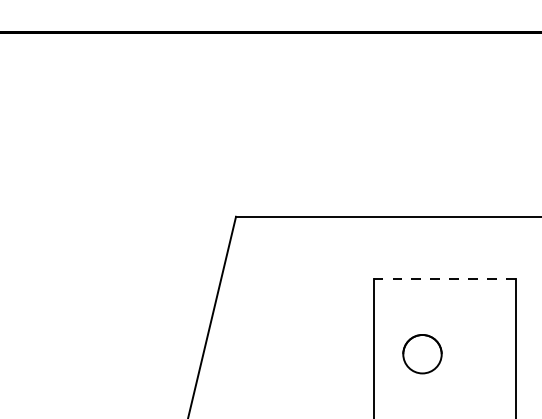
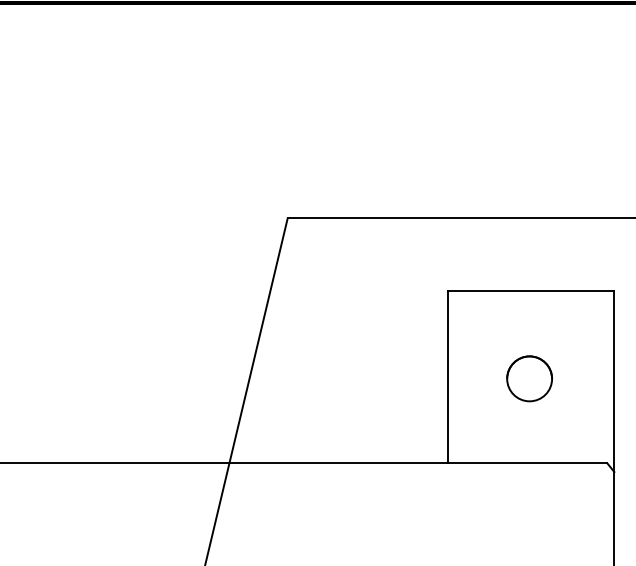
line: (444, 278) -> (531, 290), dashed -> solid
part: (422, 353) -> (529, 378), moved

